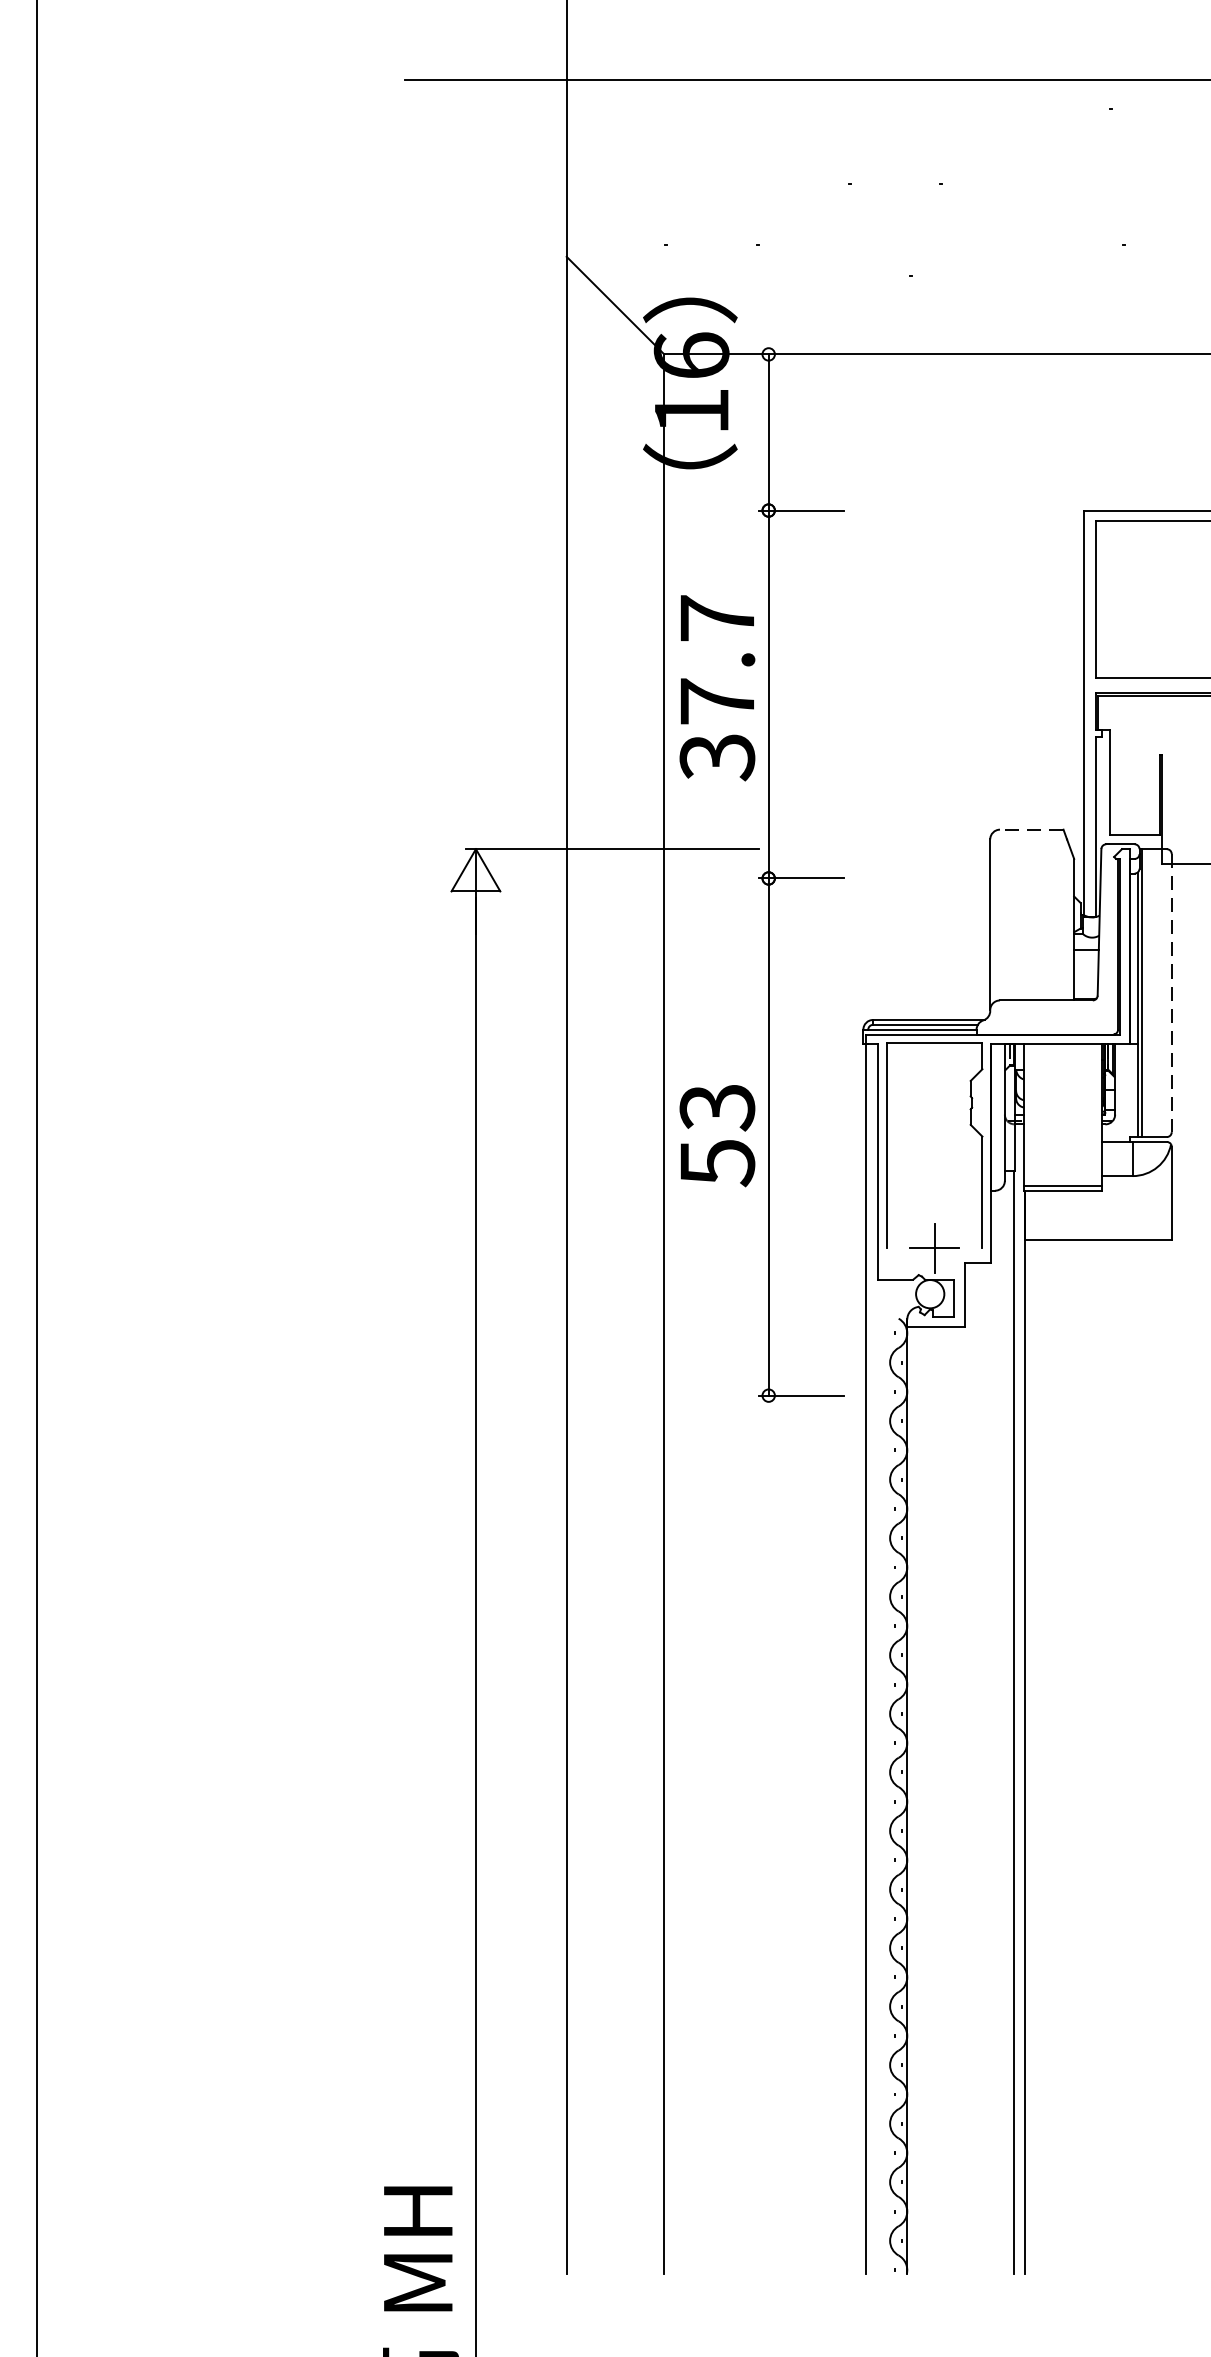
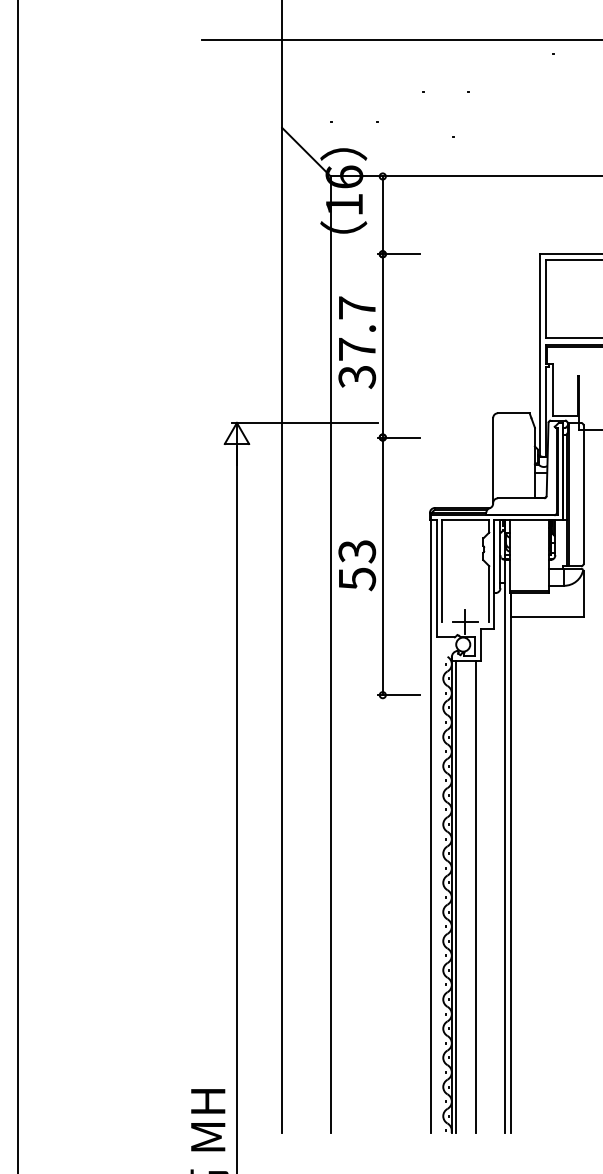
line: (1031, 830) -> (513, 413), dashed -> solid
line: (1171, 994) -> (583, 495), dashed -> solid
line: (914, 1799) -> (455, 896), added
line: (956, 1799) -> (476, 896), added

